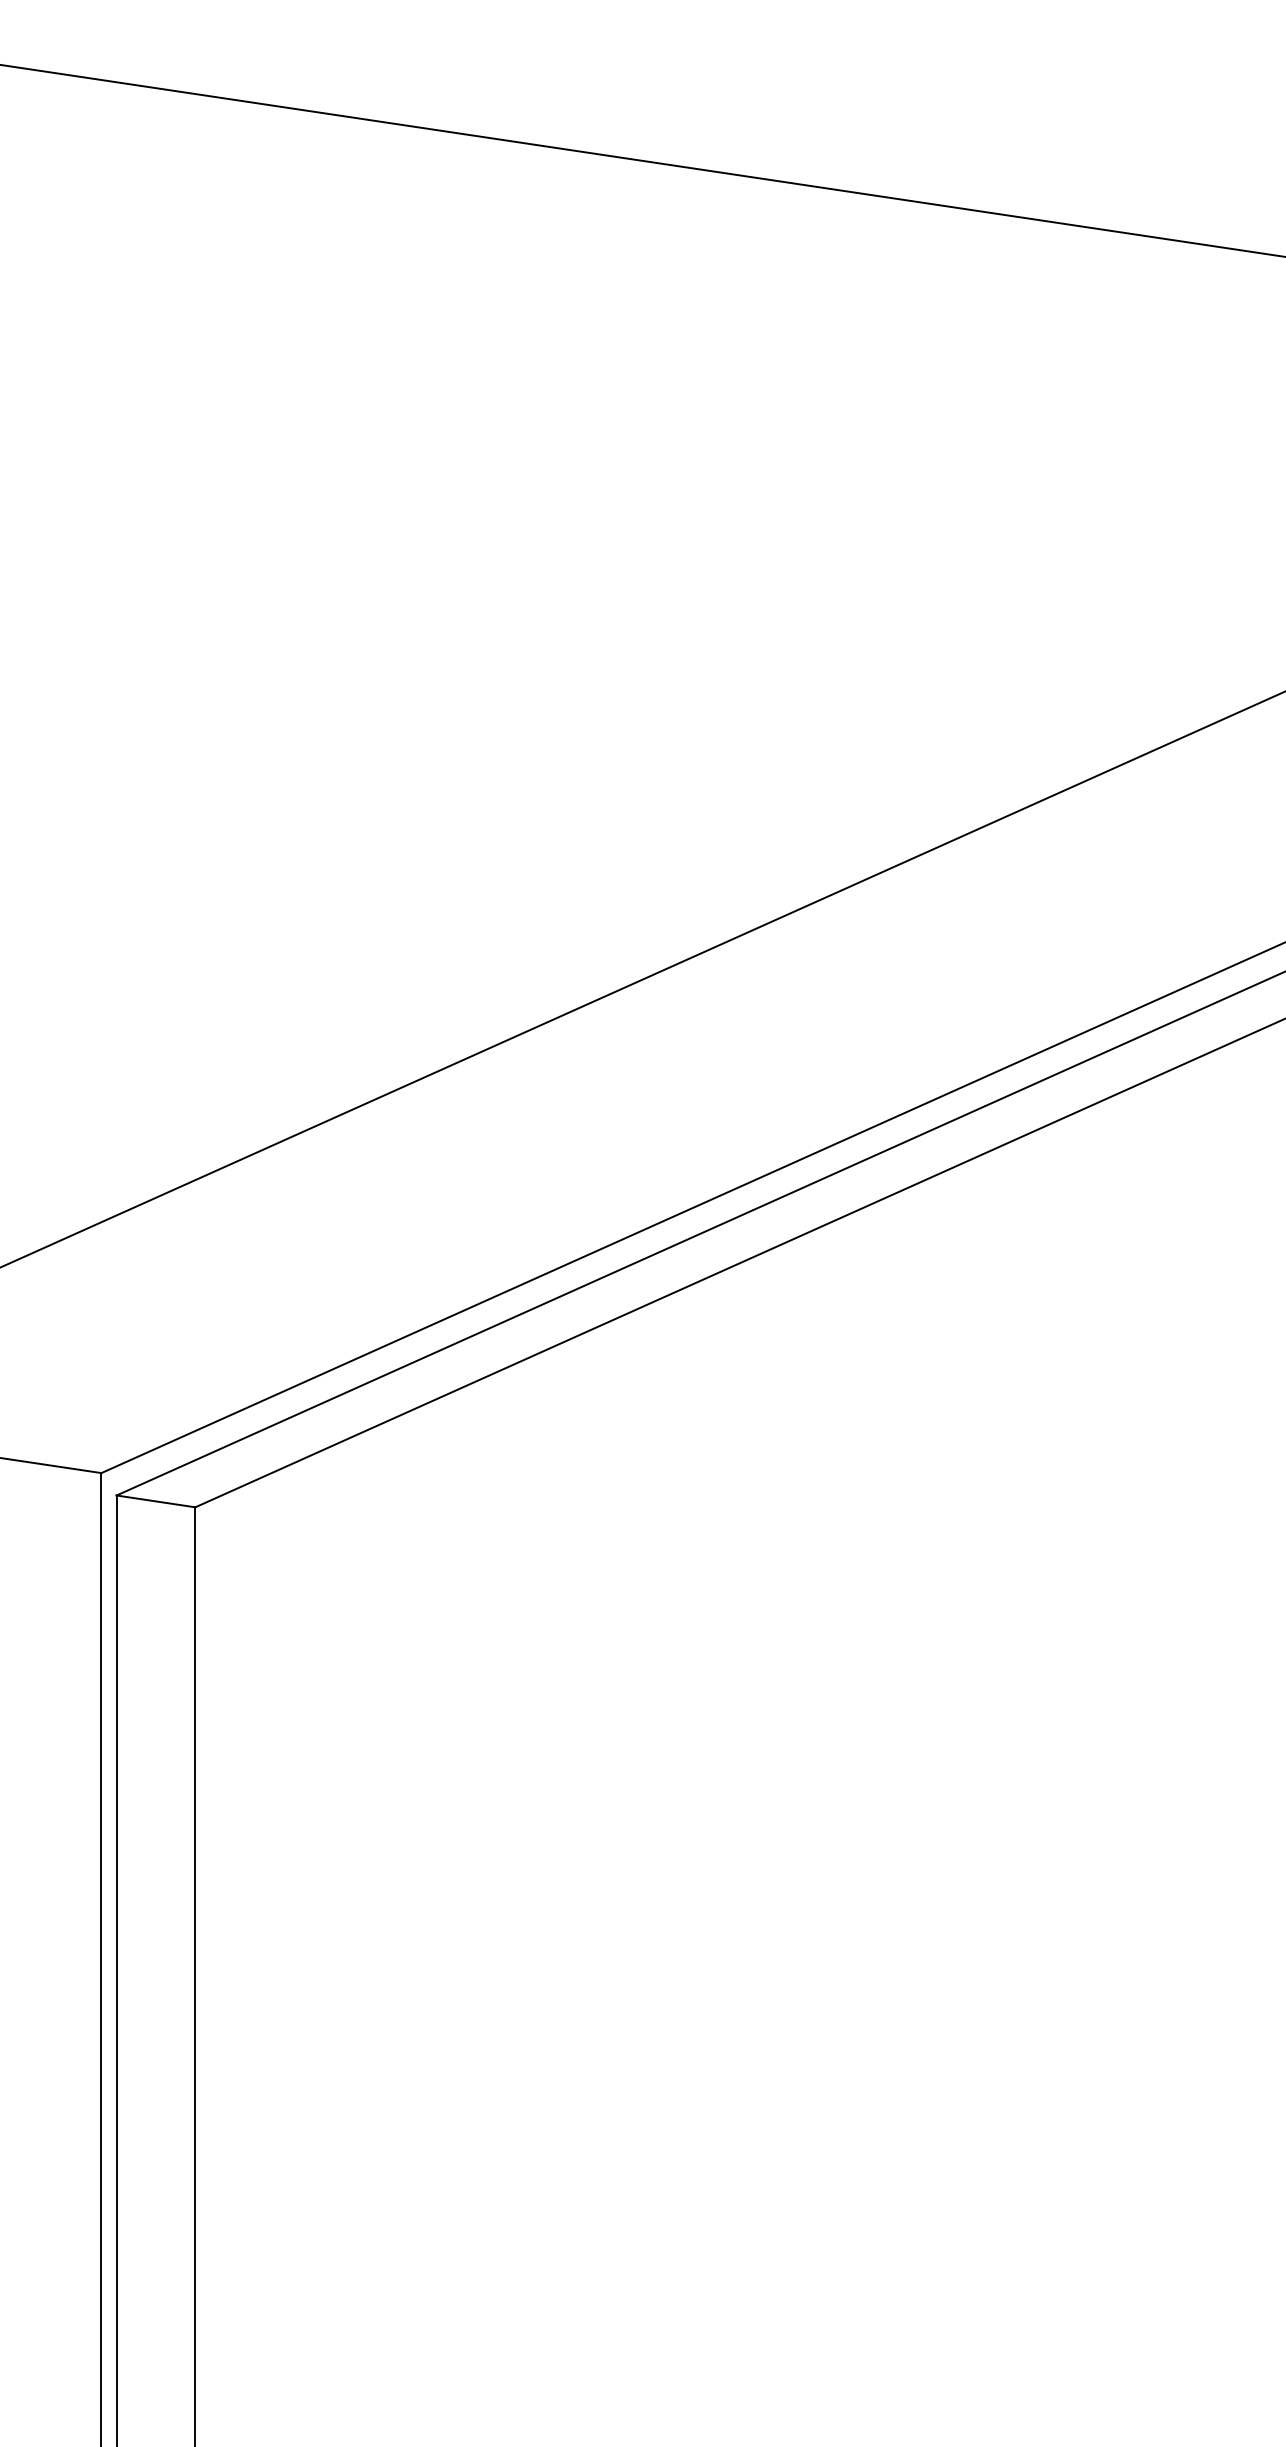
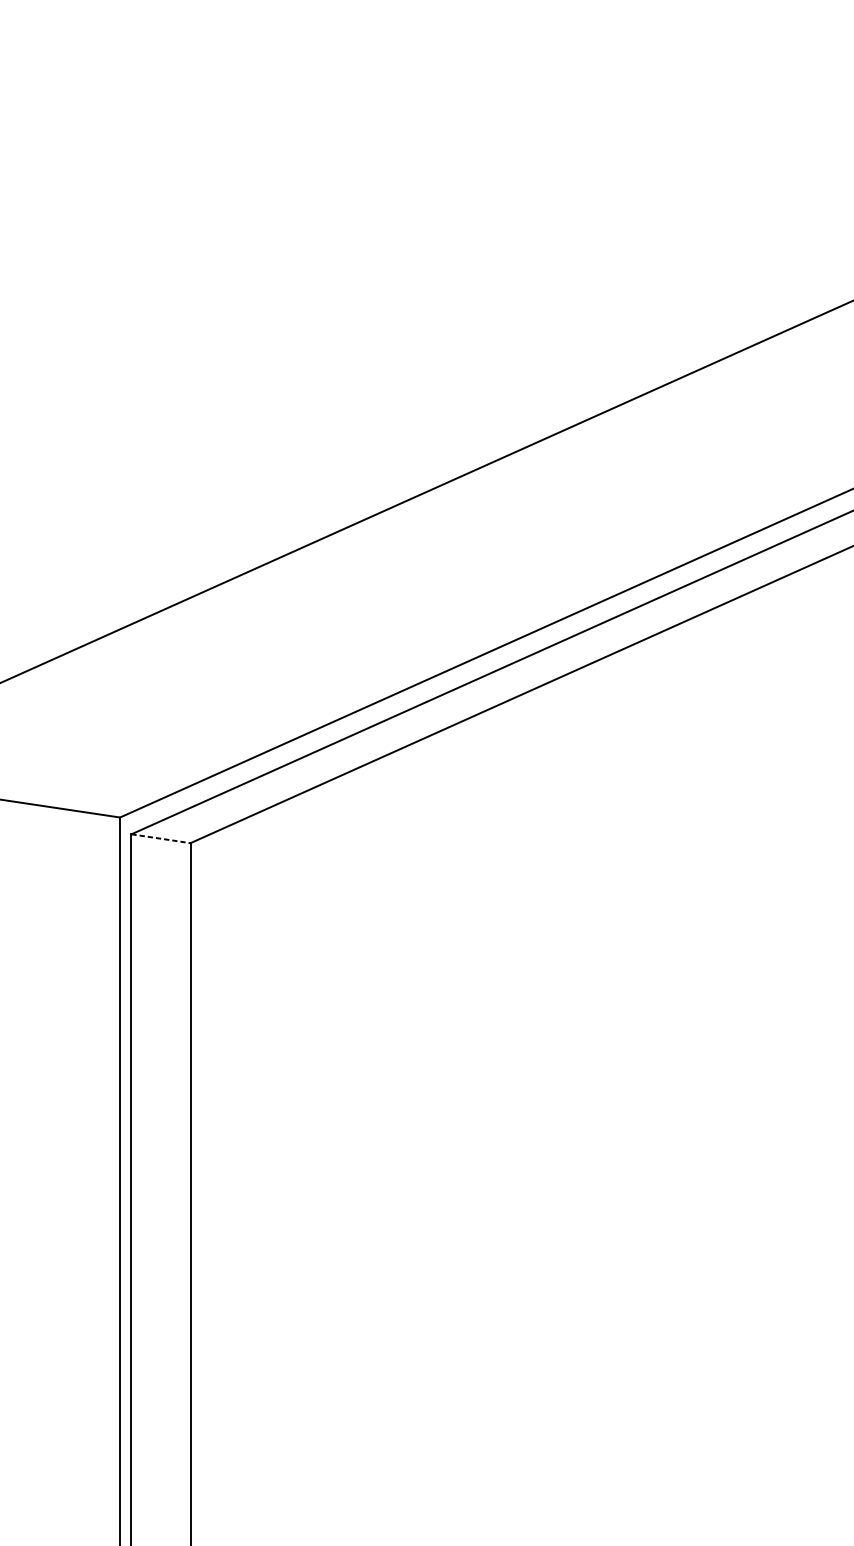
line: (155, 1501) -> (160, 838), solid -> dashed

